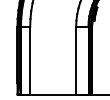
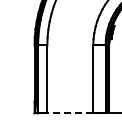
line: (53, 95) -> (70, 113), solid -> dashed

